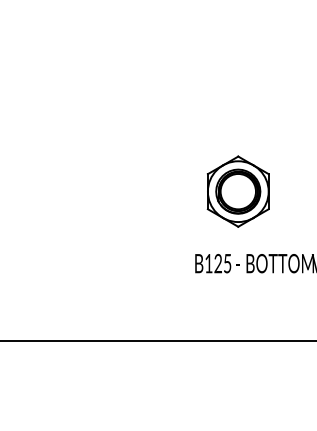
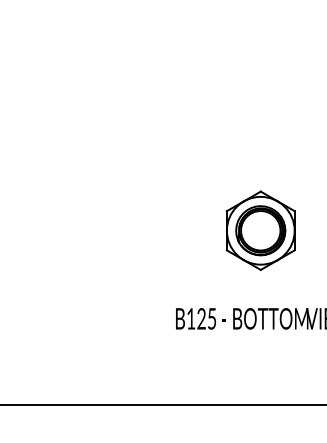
part: (237, 191) -> (259, 230), moved

